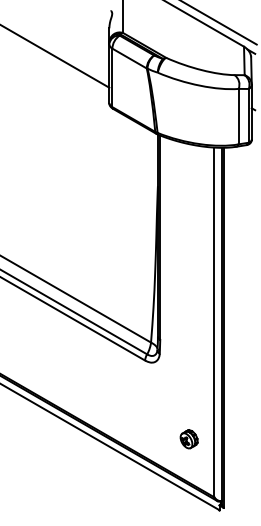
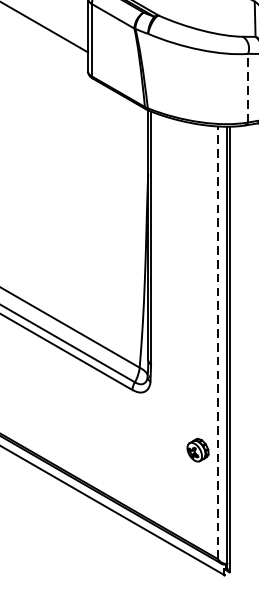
line: (238, 116) -> (247, 88), solid -> dashed
line: (214, 322) -> (218, 342), solid -> dashed
part: (188, 439) -> (197, 450), moved

